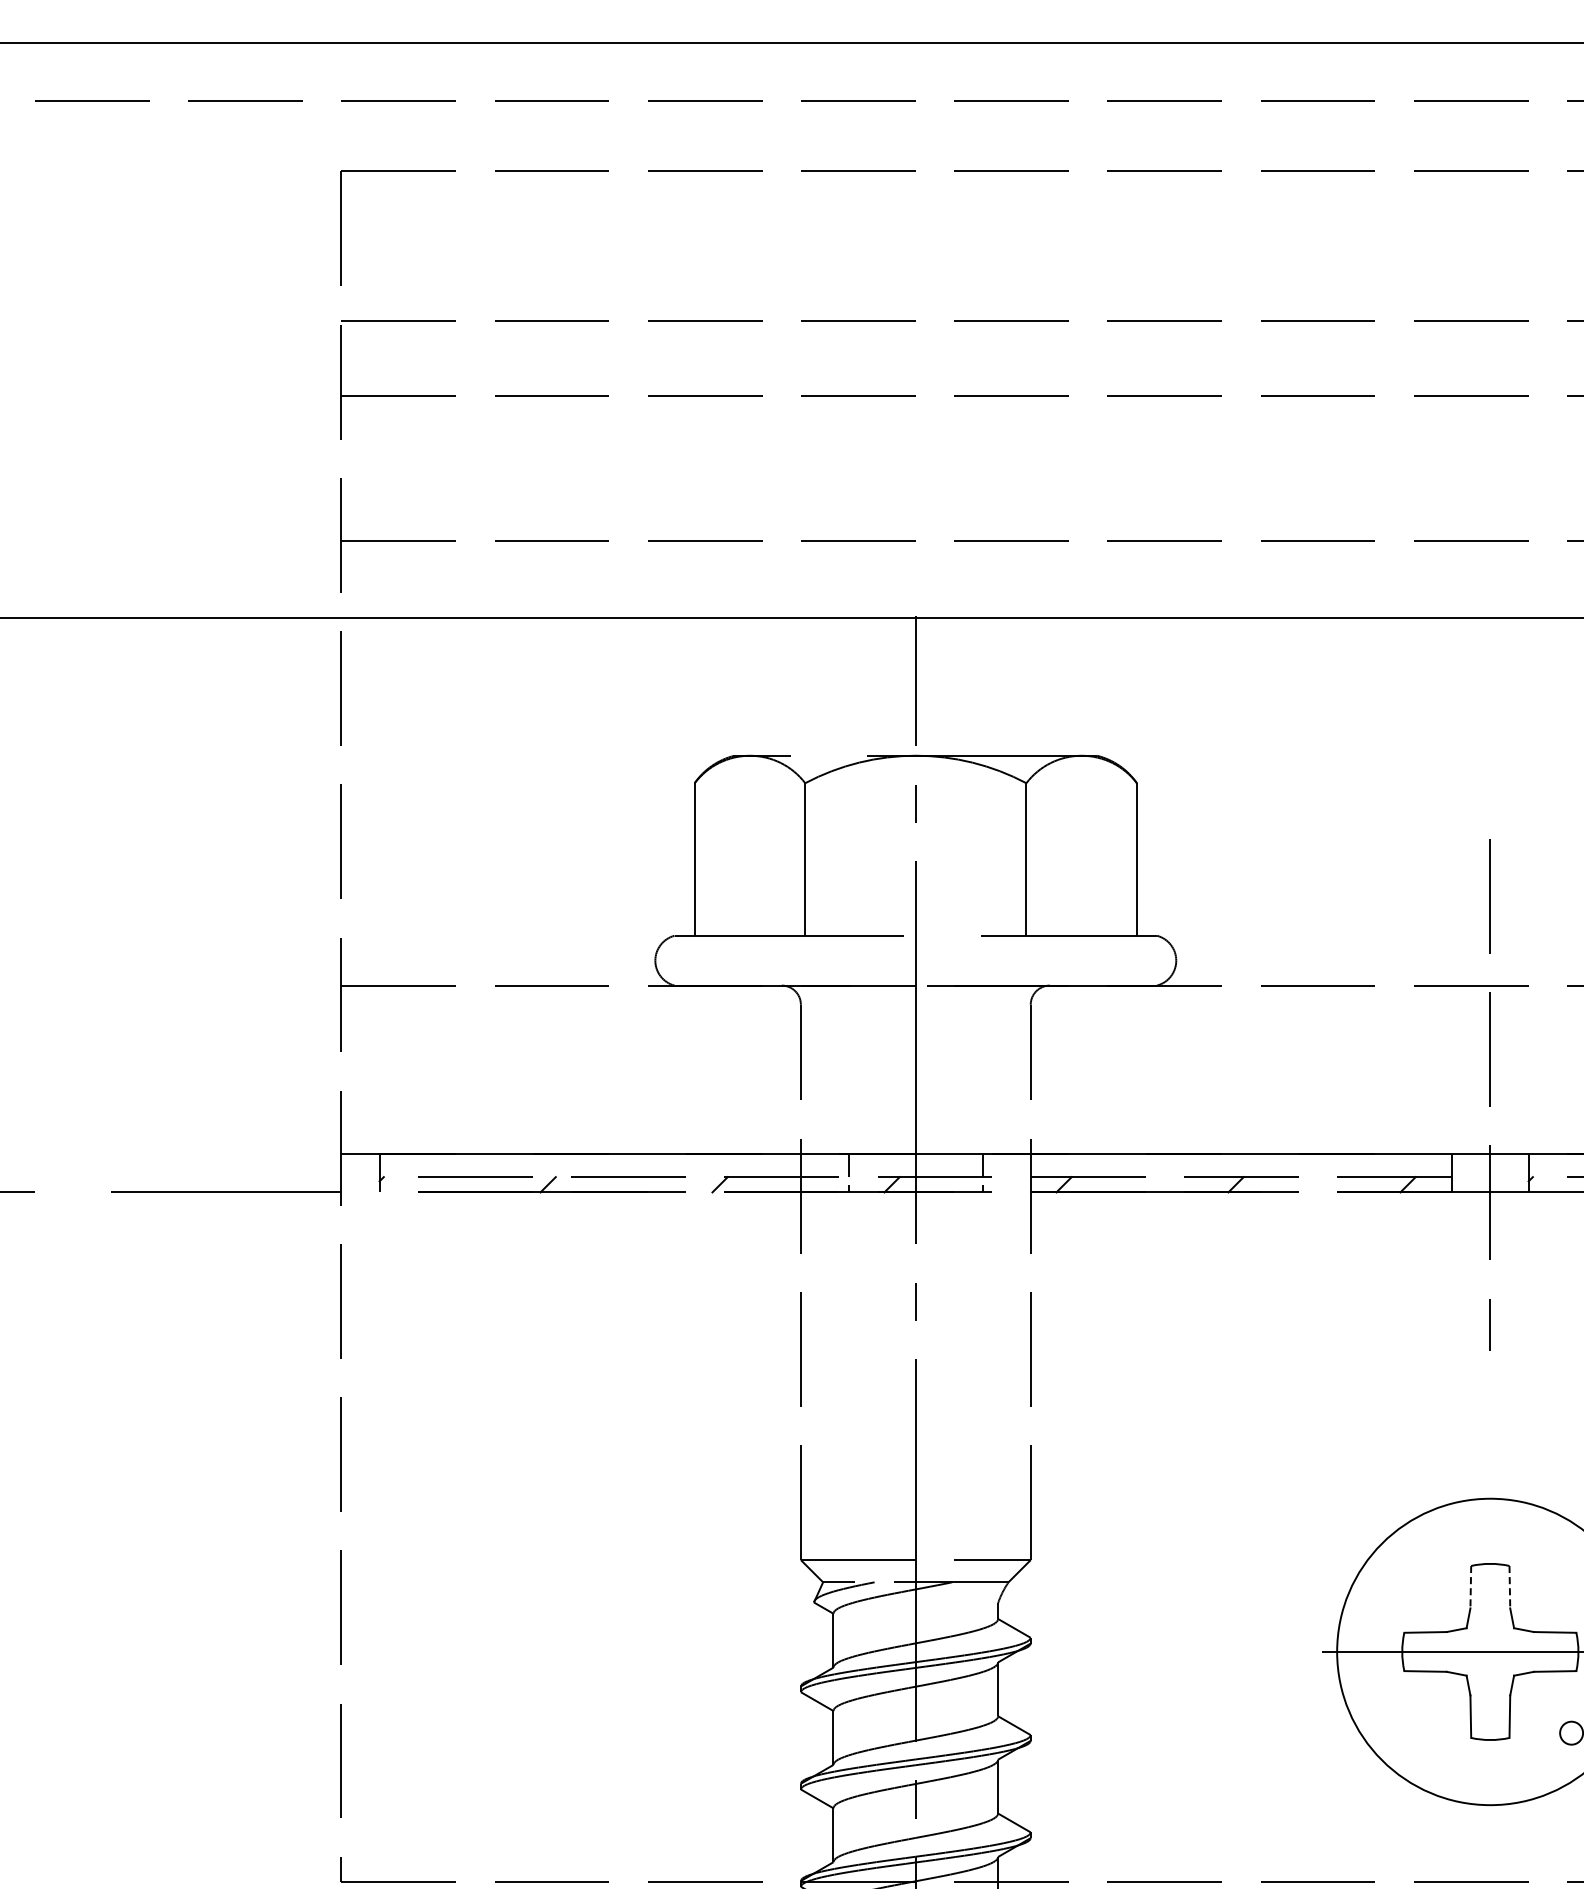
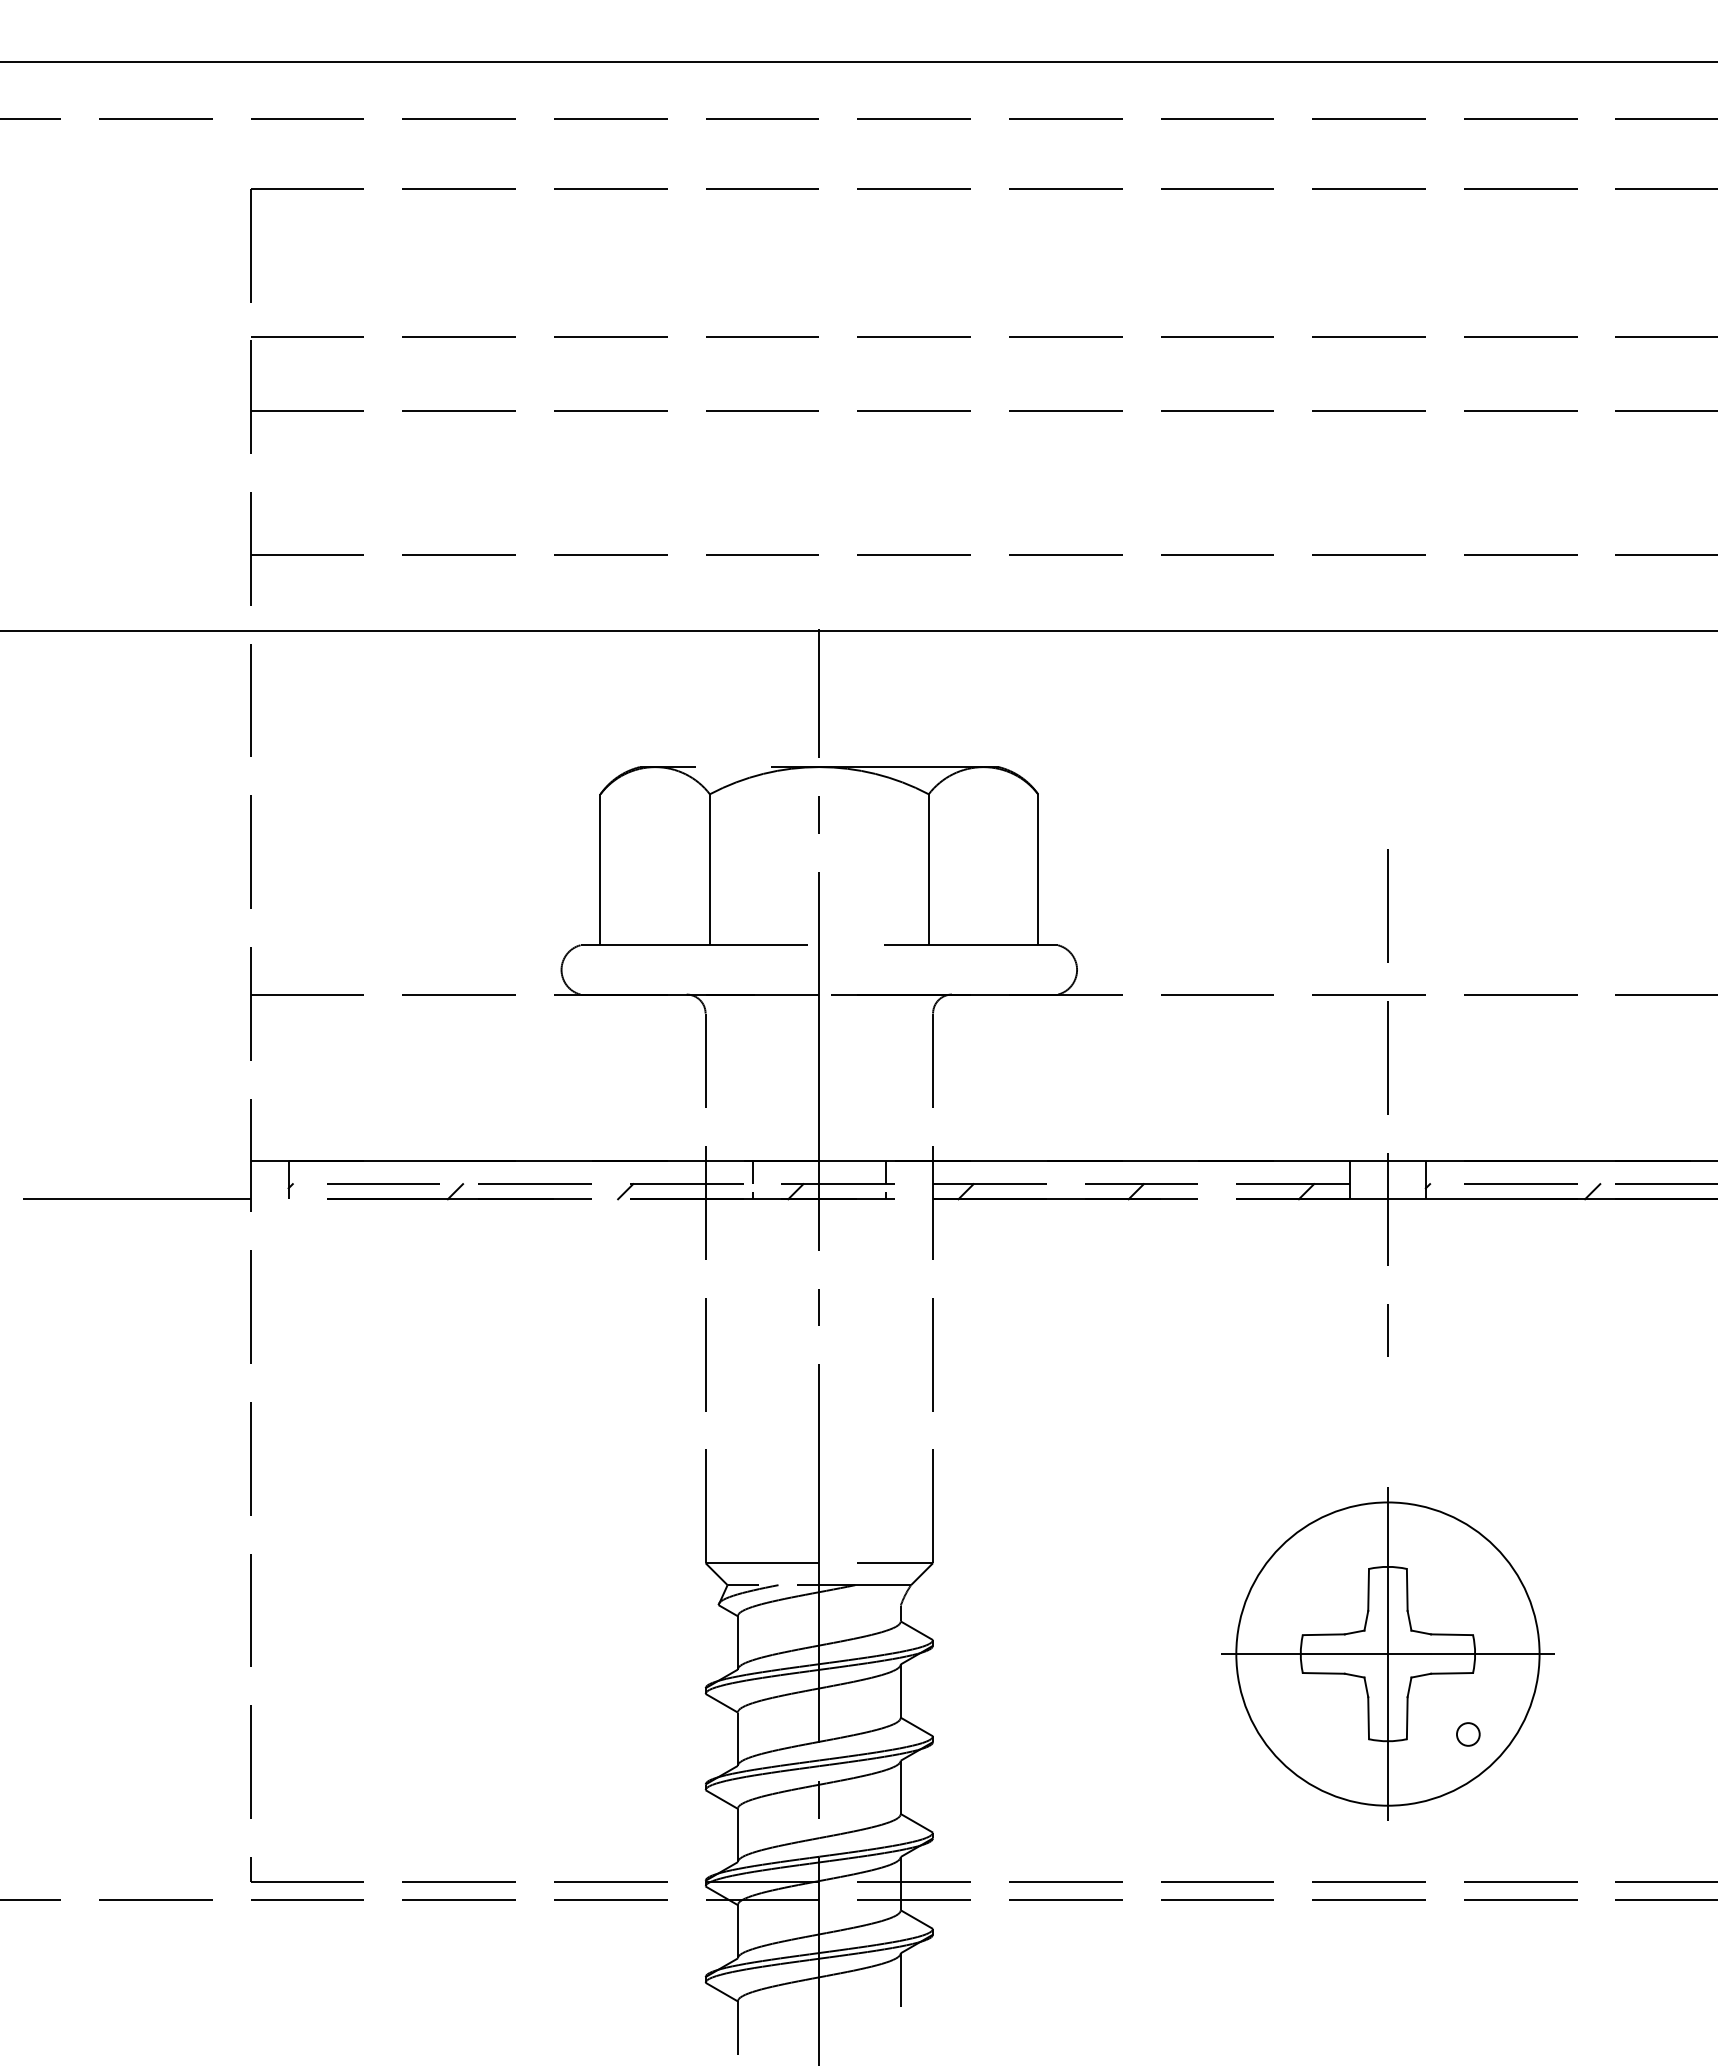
line: (1470, 1587) -> (1368, 1590), dashed -> solid
line: (1510, 1587) -> (1407, 1590), dashed -> solid
line: (1489, 1651) -> (1387, 1653), added

